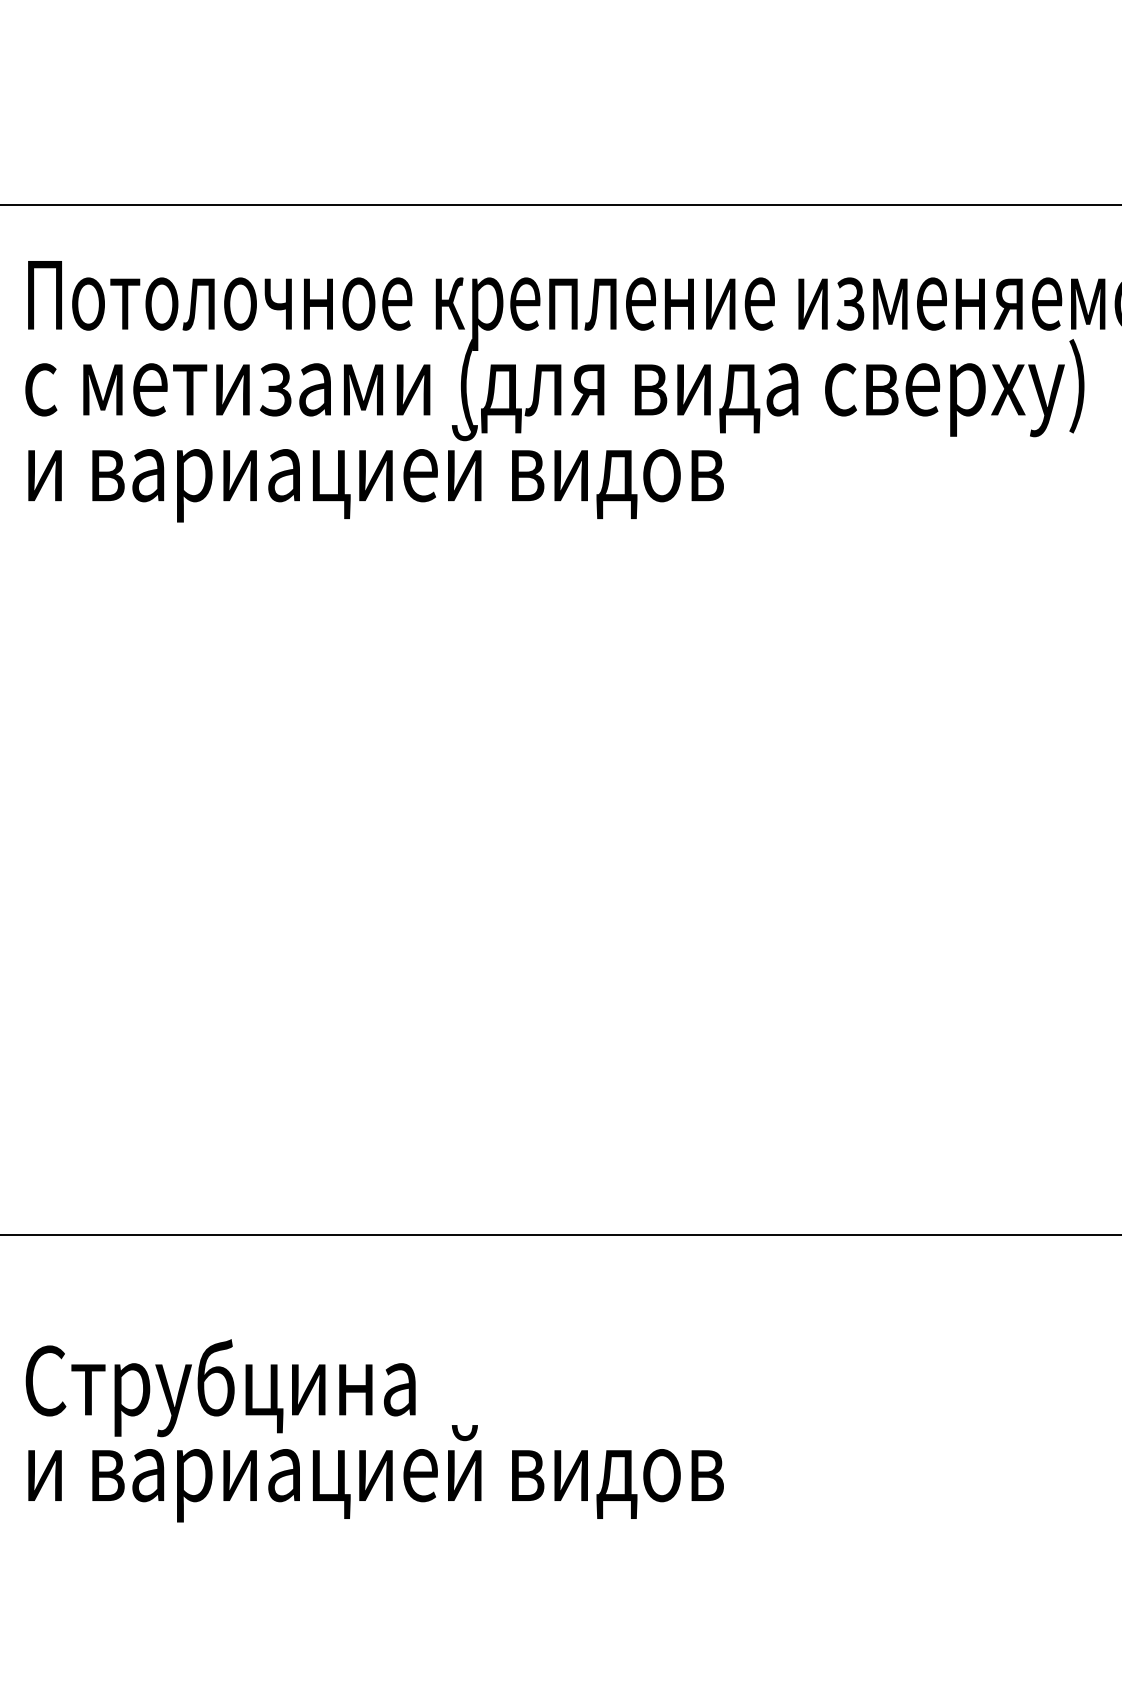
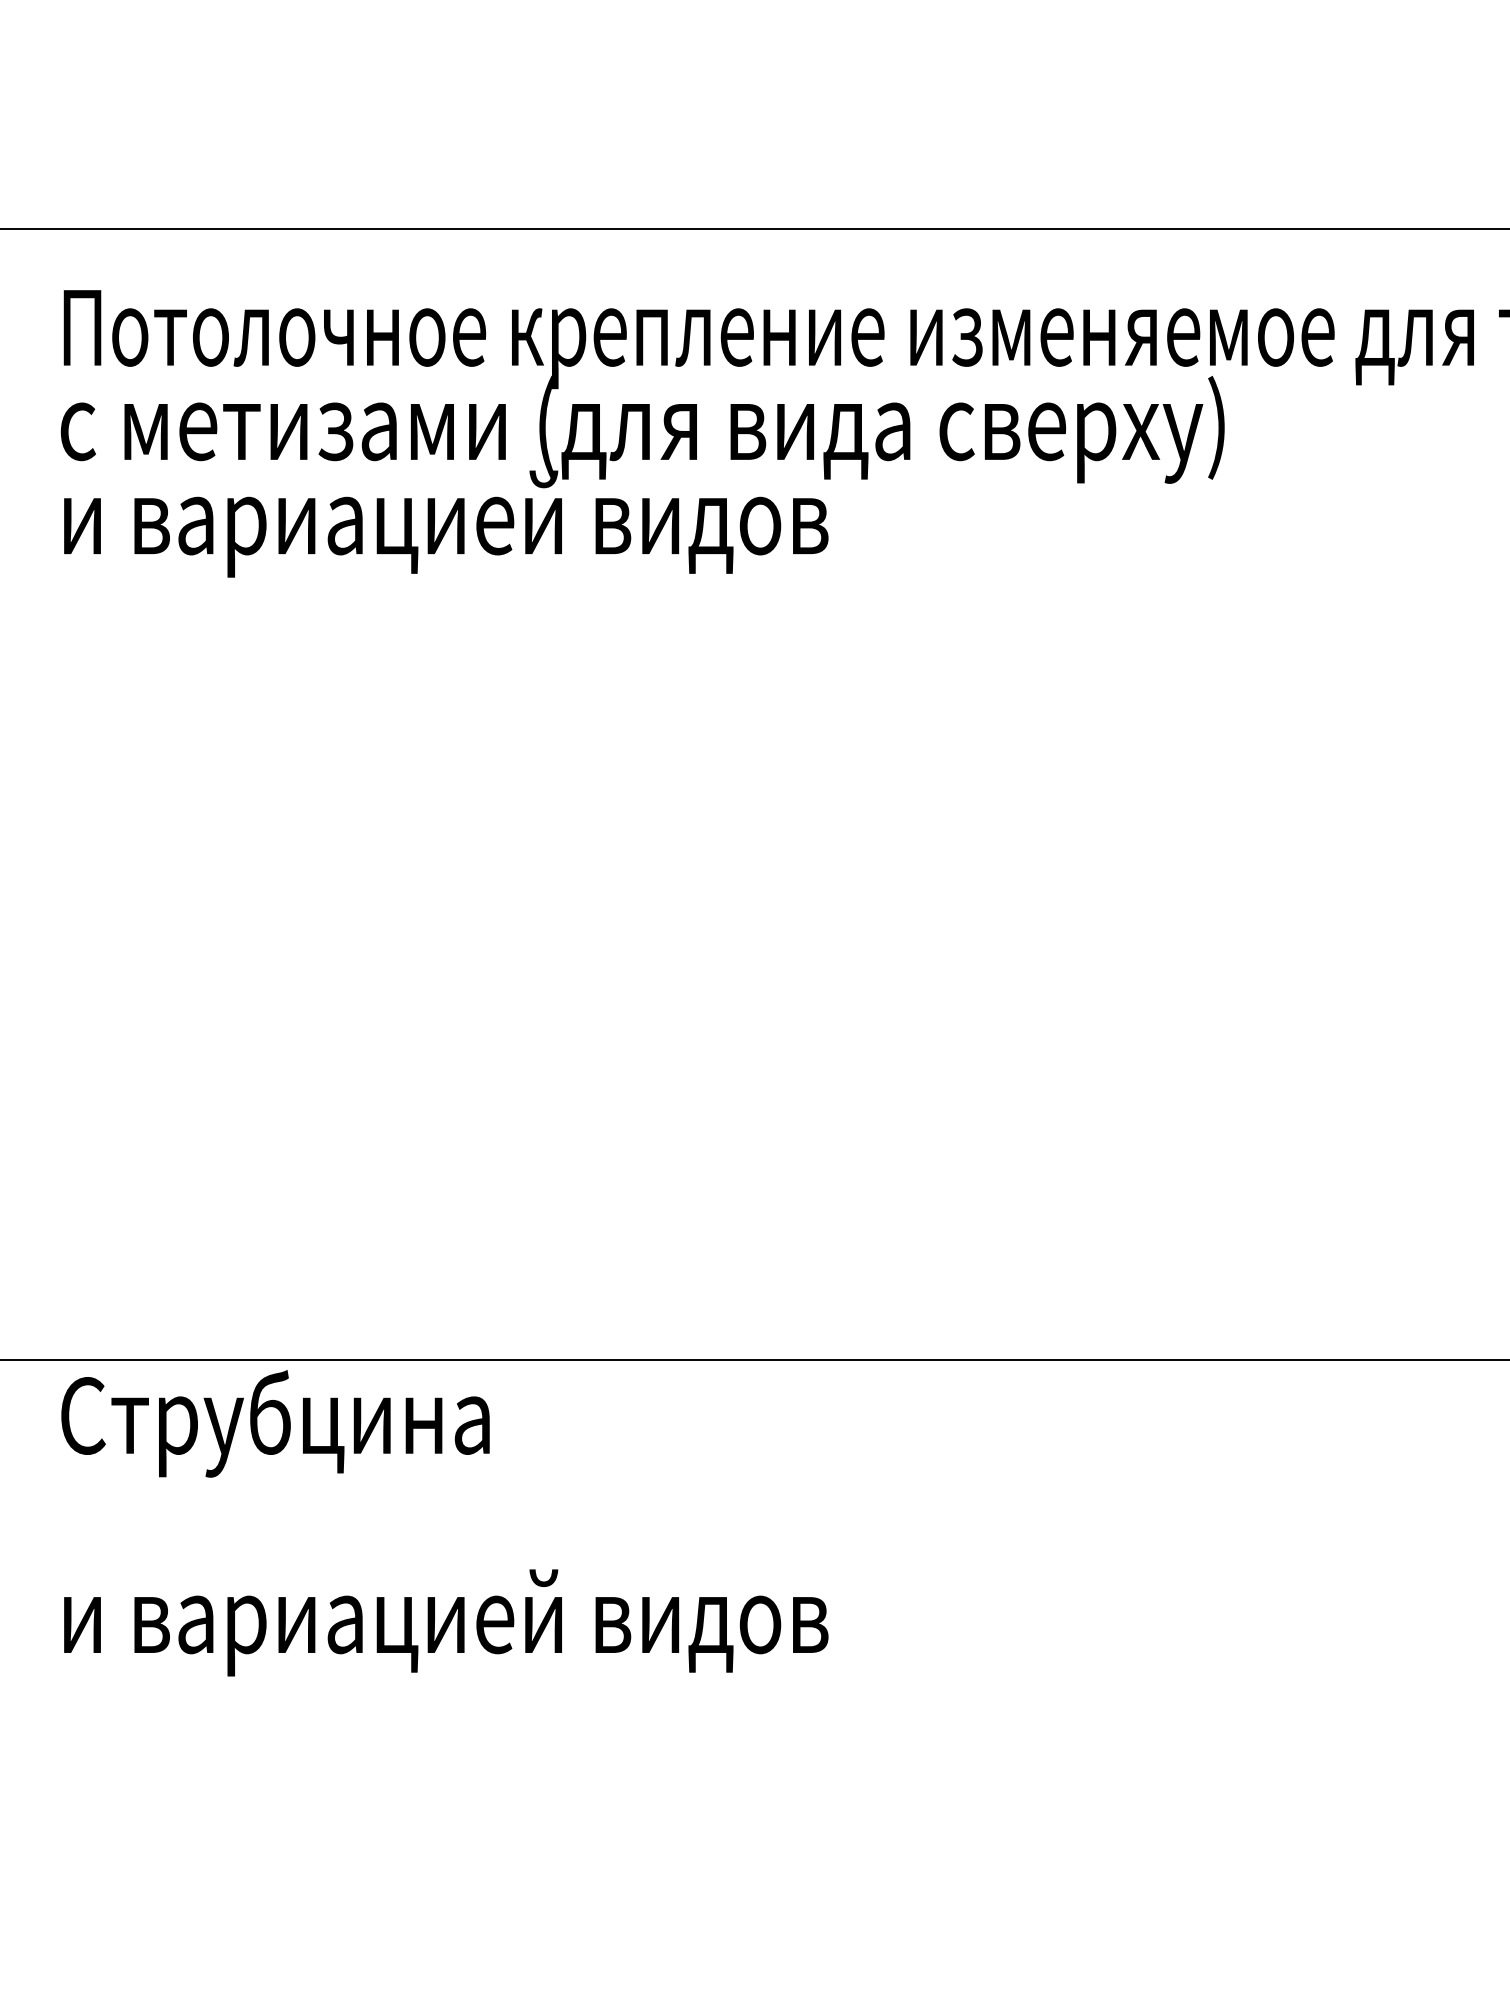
text: (220, 1387) -> (275, 1423), moved

